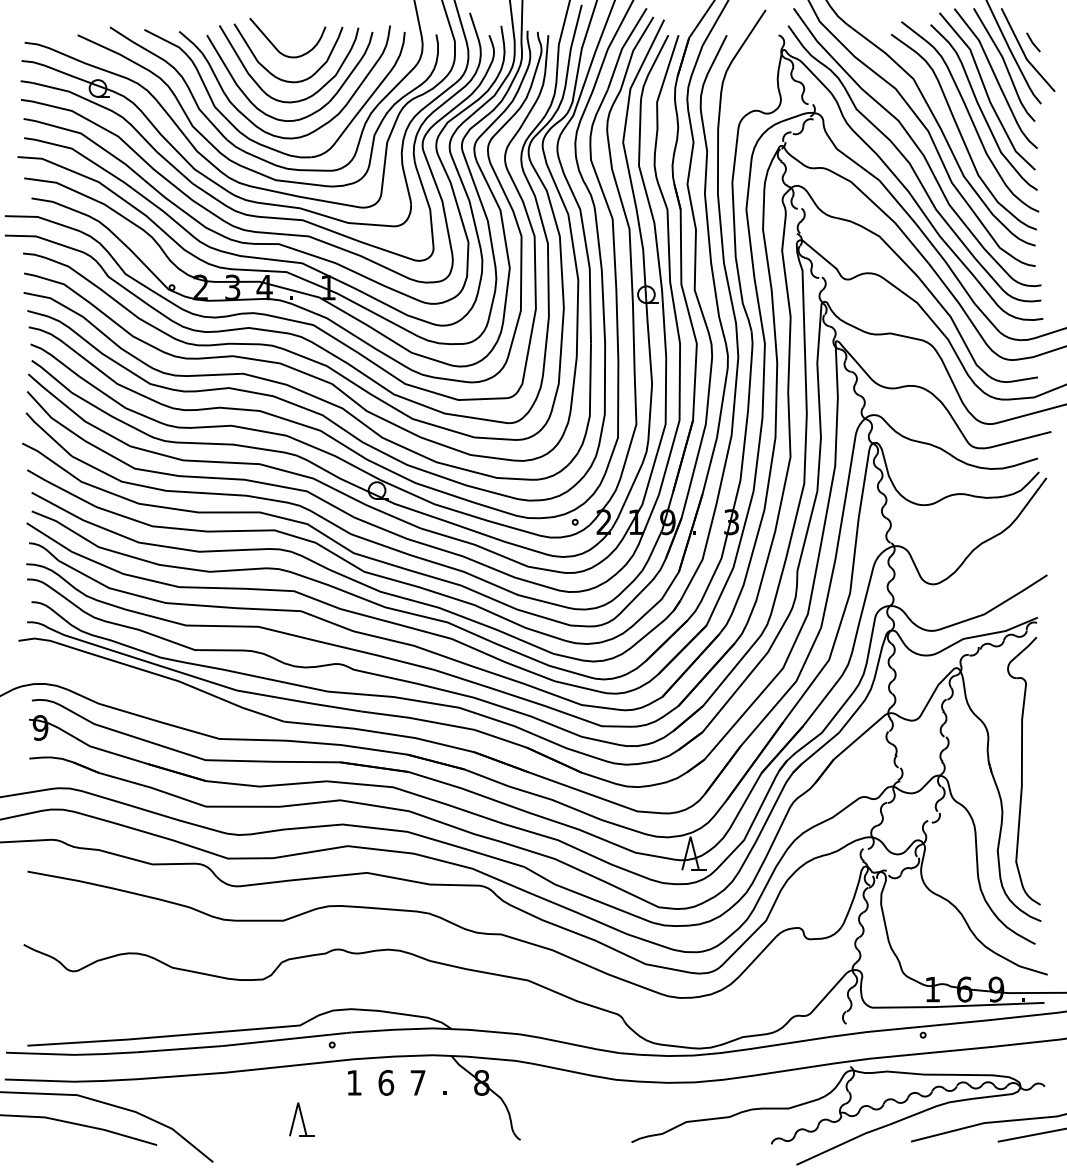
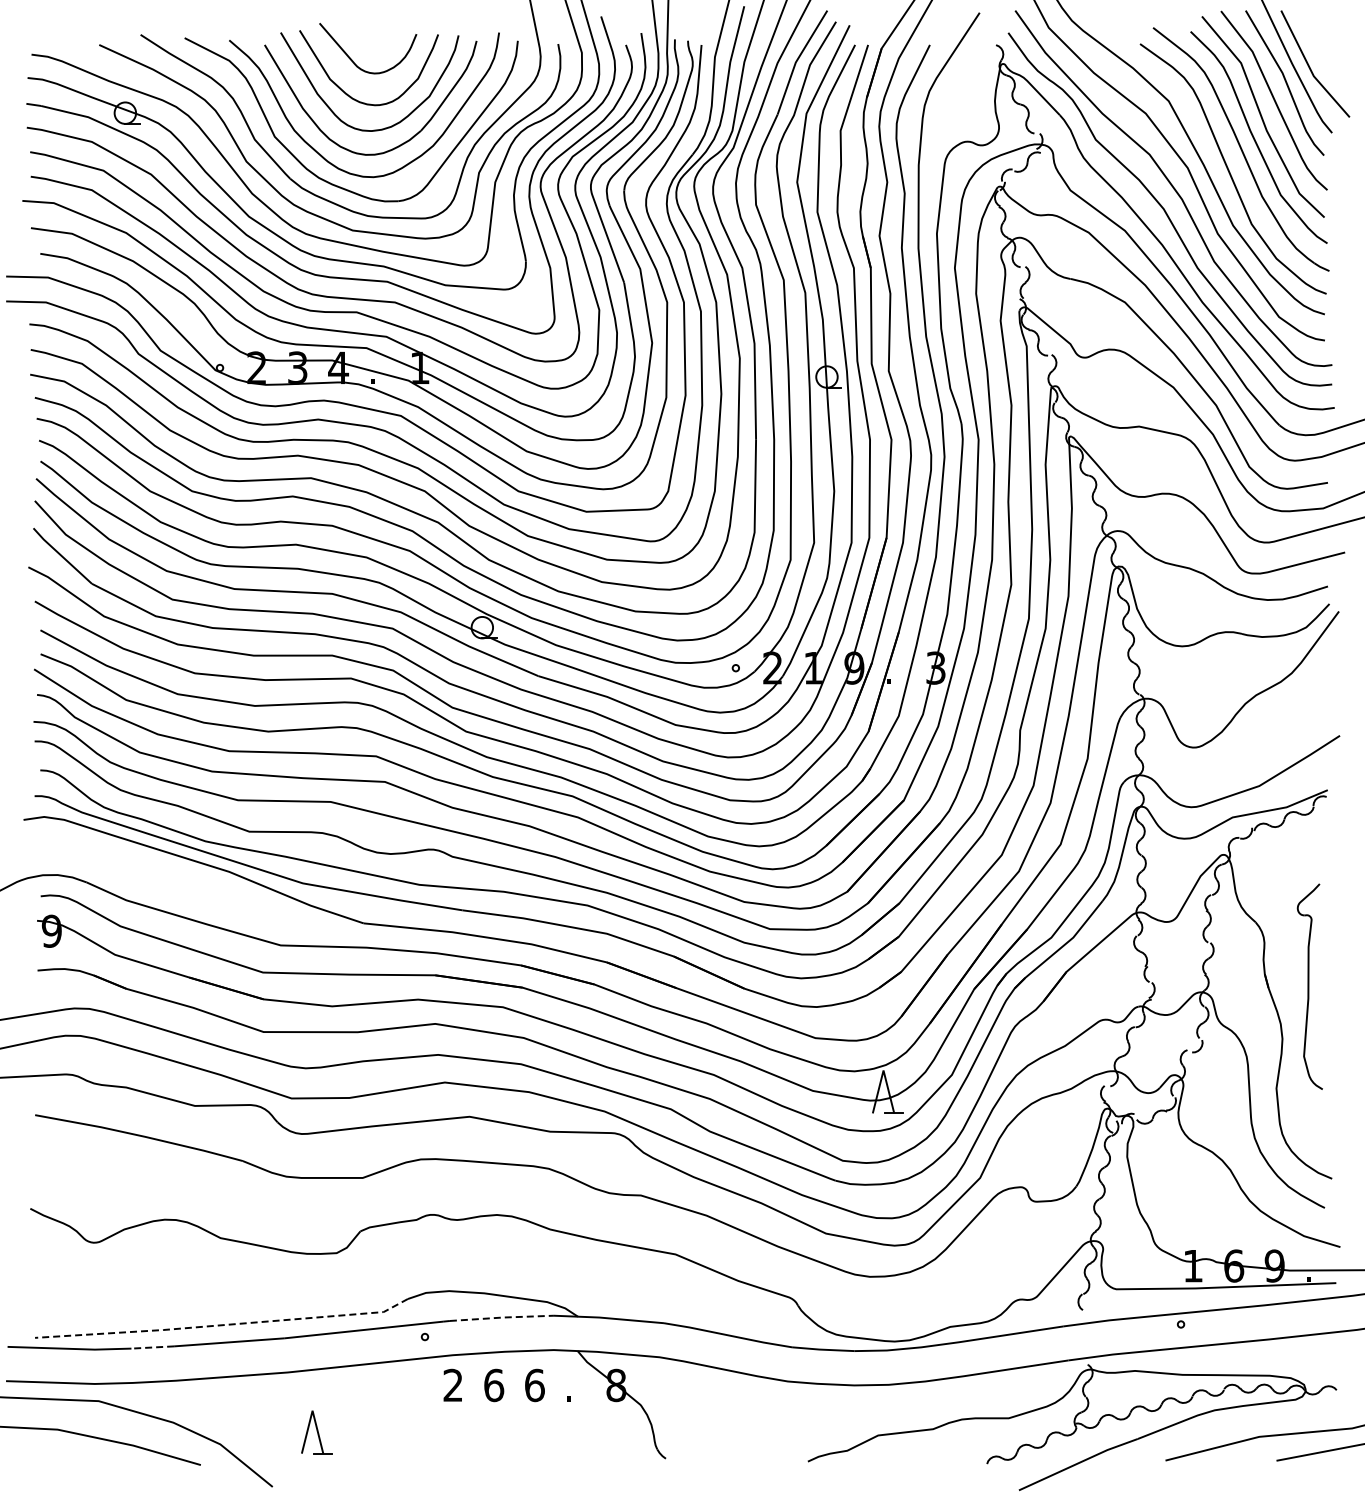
line: (1032, 41) -> (1321, 53), removed
part: (1023, 771) -> (1309, 986), size x0.6
line: (392, 1029) -> (502, 1317), solid -> dashed
line: (174, 1036) -> (223, 1325), solid -> dashed
line: (119, 1053) -> (152, 1347), solid -> dashed
text: (353, 1082) -> (452, 1384), 1 -> 2
text: (417, 1082) -> (534, 1385), 7 -> 6
part: (301, 1119) -> (316, 1432), moved

